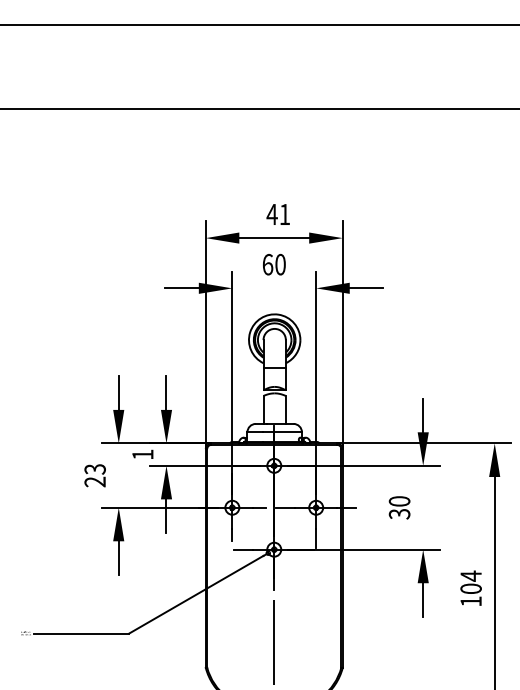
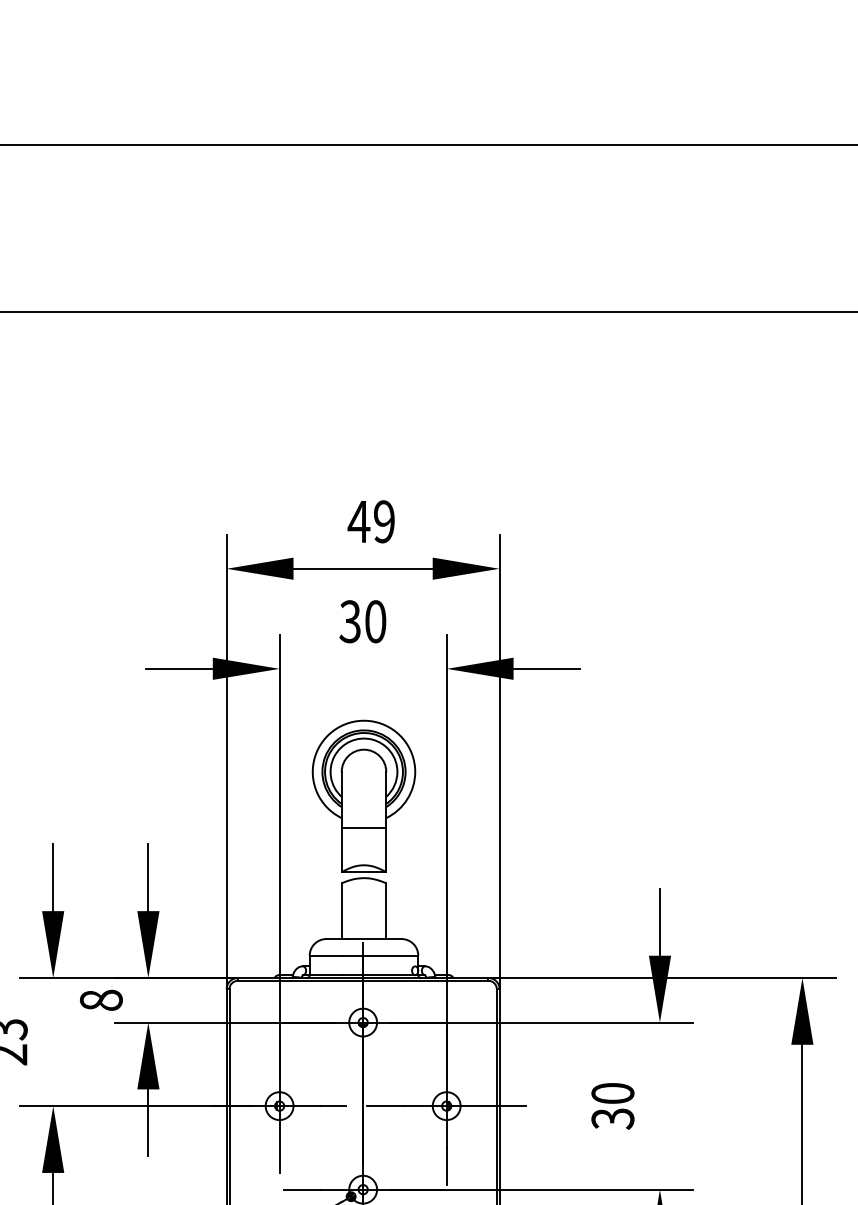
text: (284, 214) -> (383, 521), 41 -> 49
text: (267, 264) -> (349, 621), 60 -> 30
text: (142, 454) -> (100, 999), 1 -> 8

